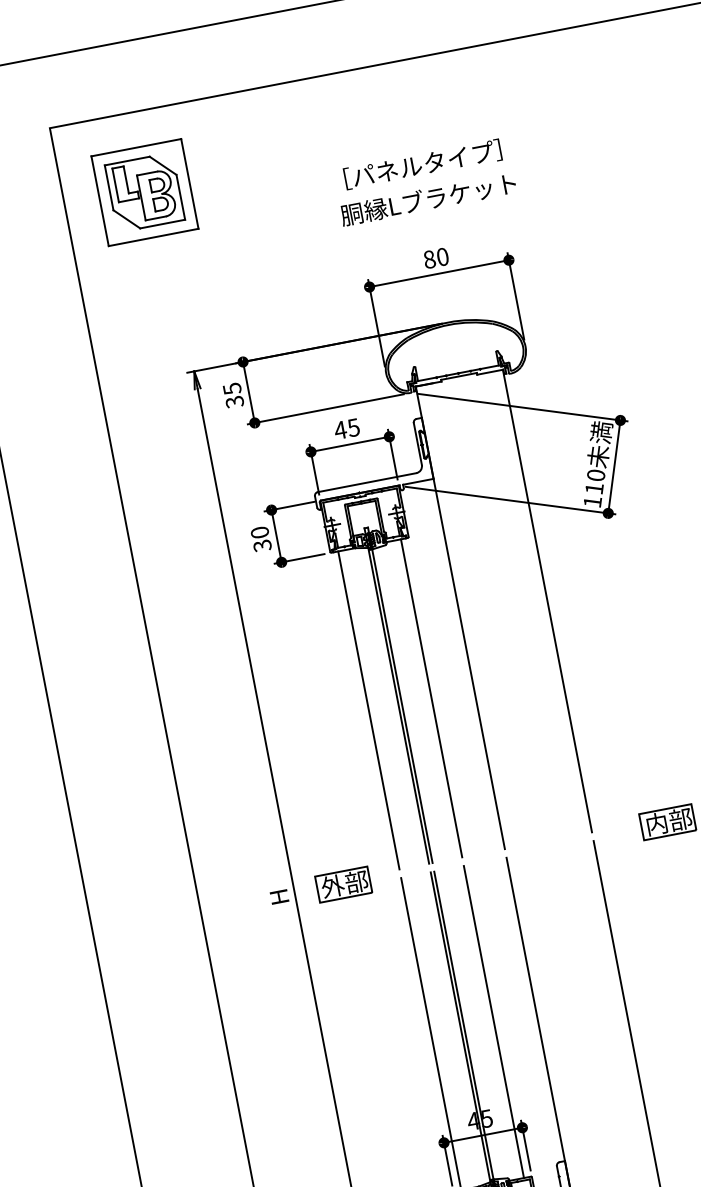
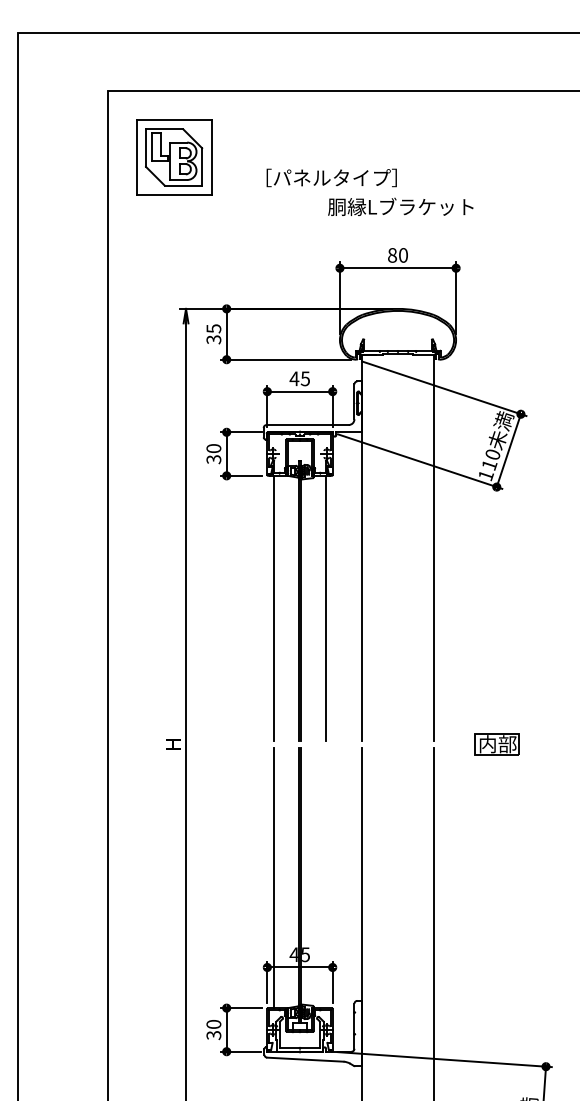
text: (422, 163) -> (331, 177), moved
part: (343, 884) -> (226, 744), removed
line: (494, 1022) -> (326, 878), removed

